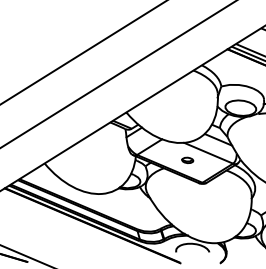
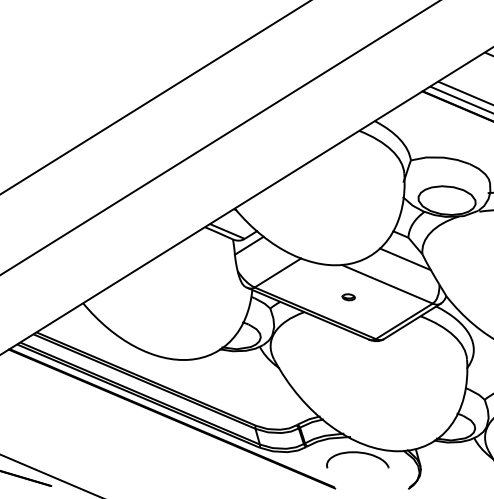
part: (187, 159) -> (348, 295), size x0.6

